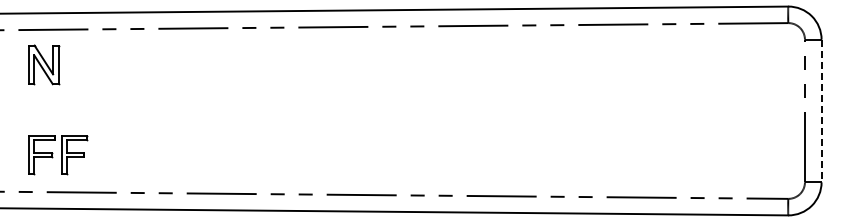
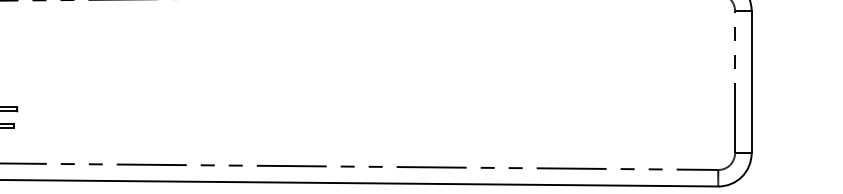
line: (821, 111) -> (751, 82), dashed -> solid

